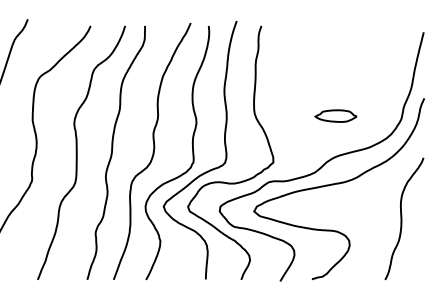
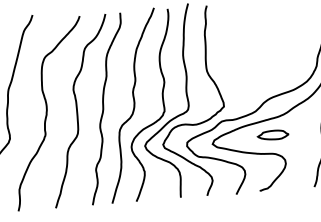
part: (335, 115) -> (272, 134), moved

